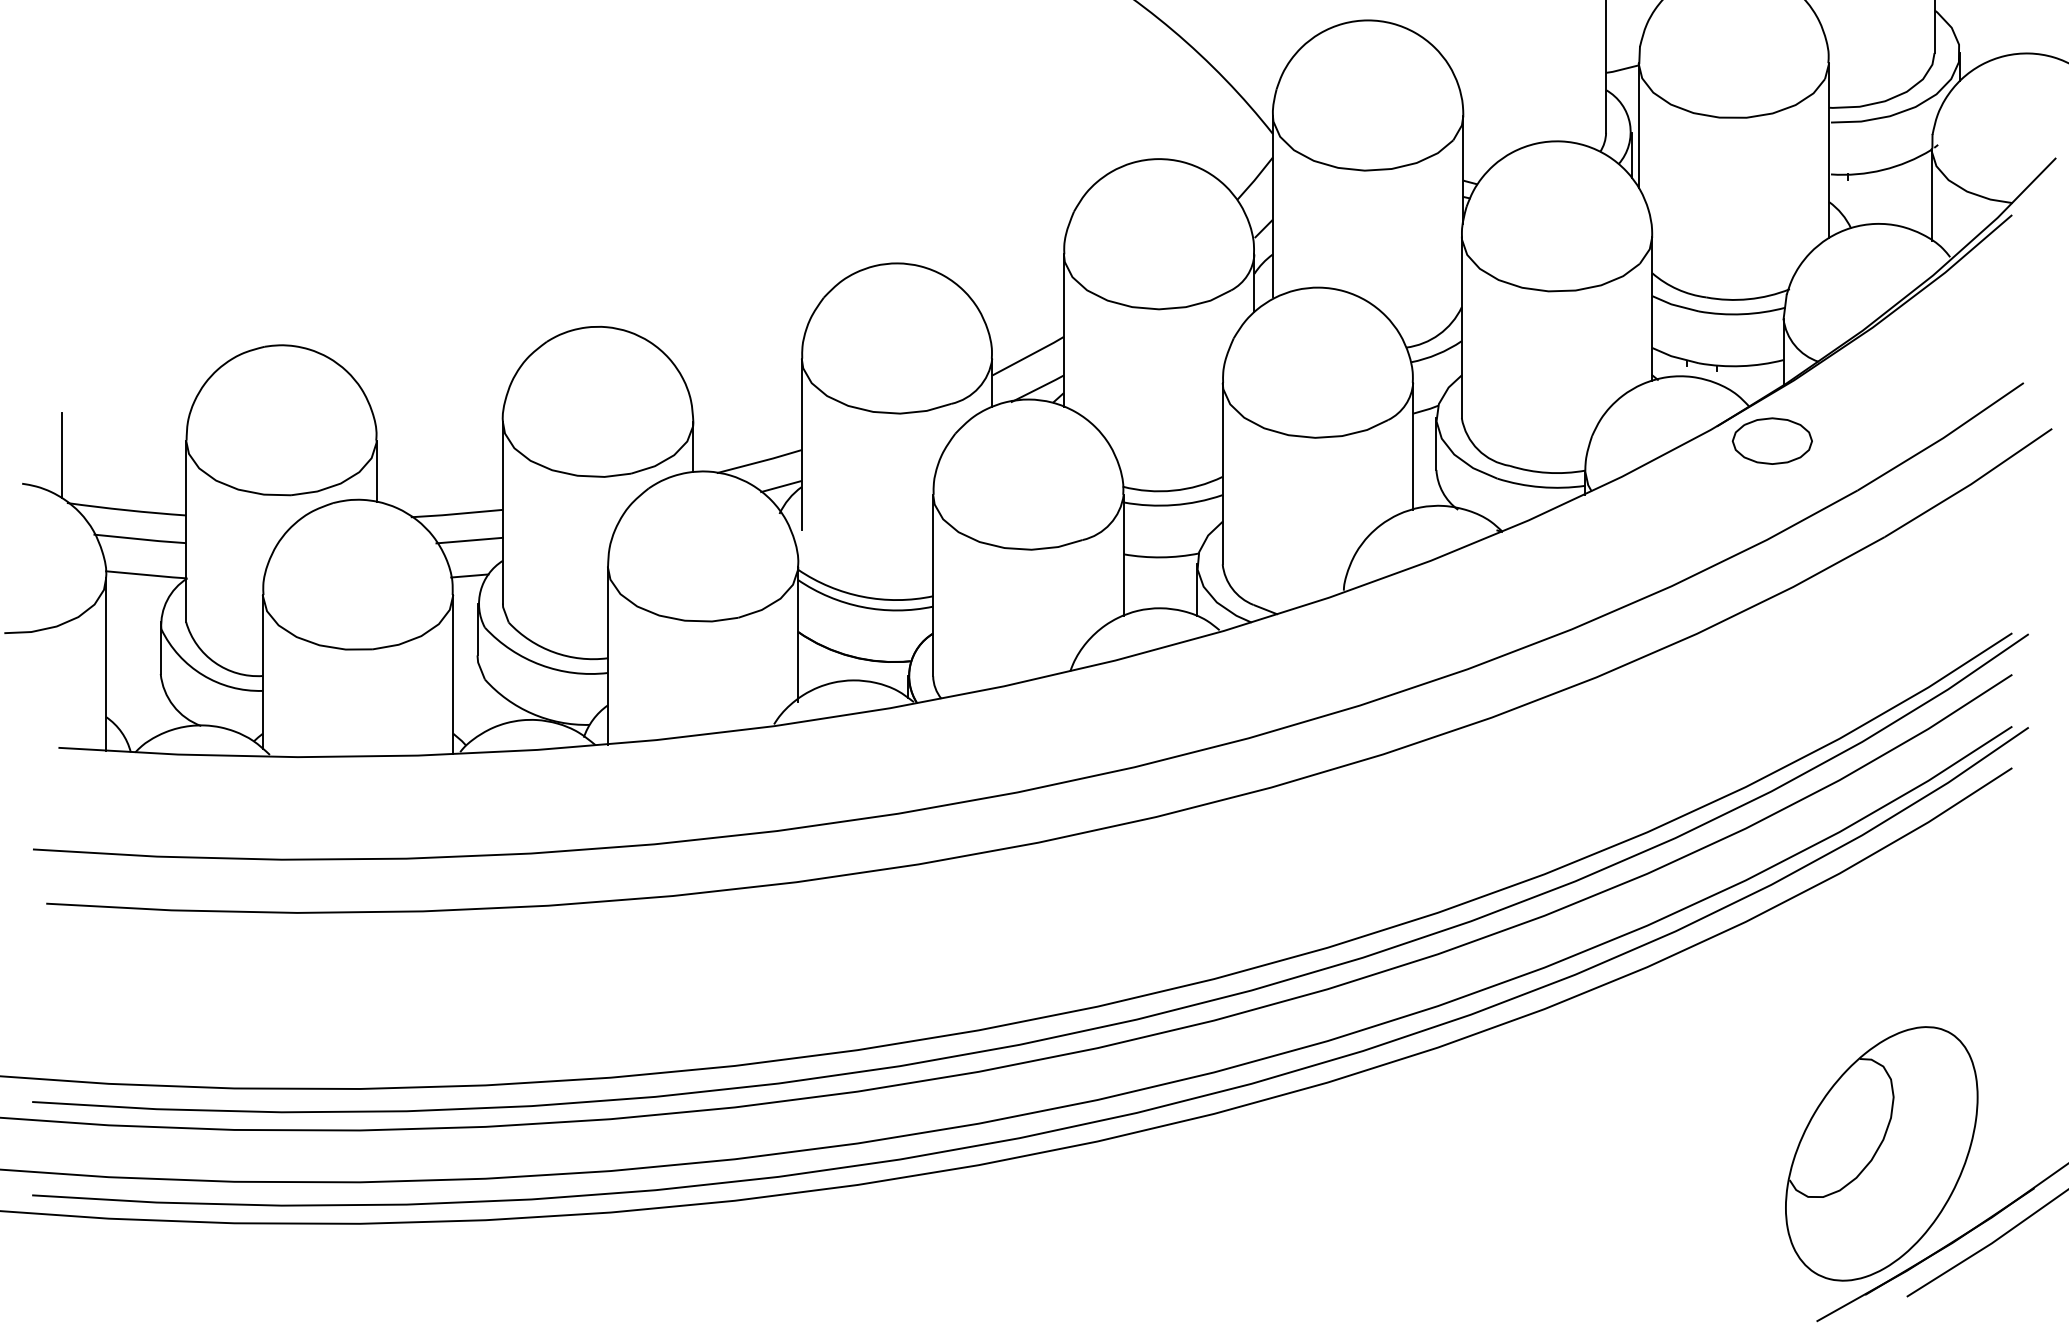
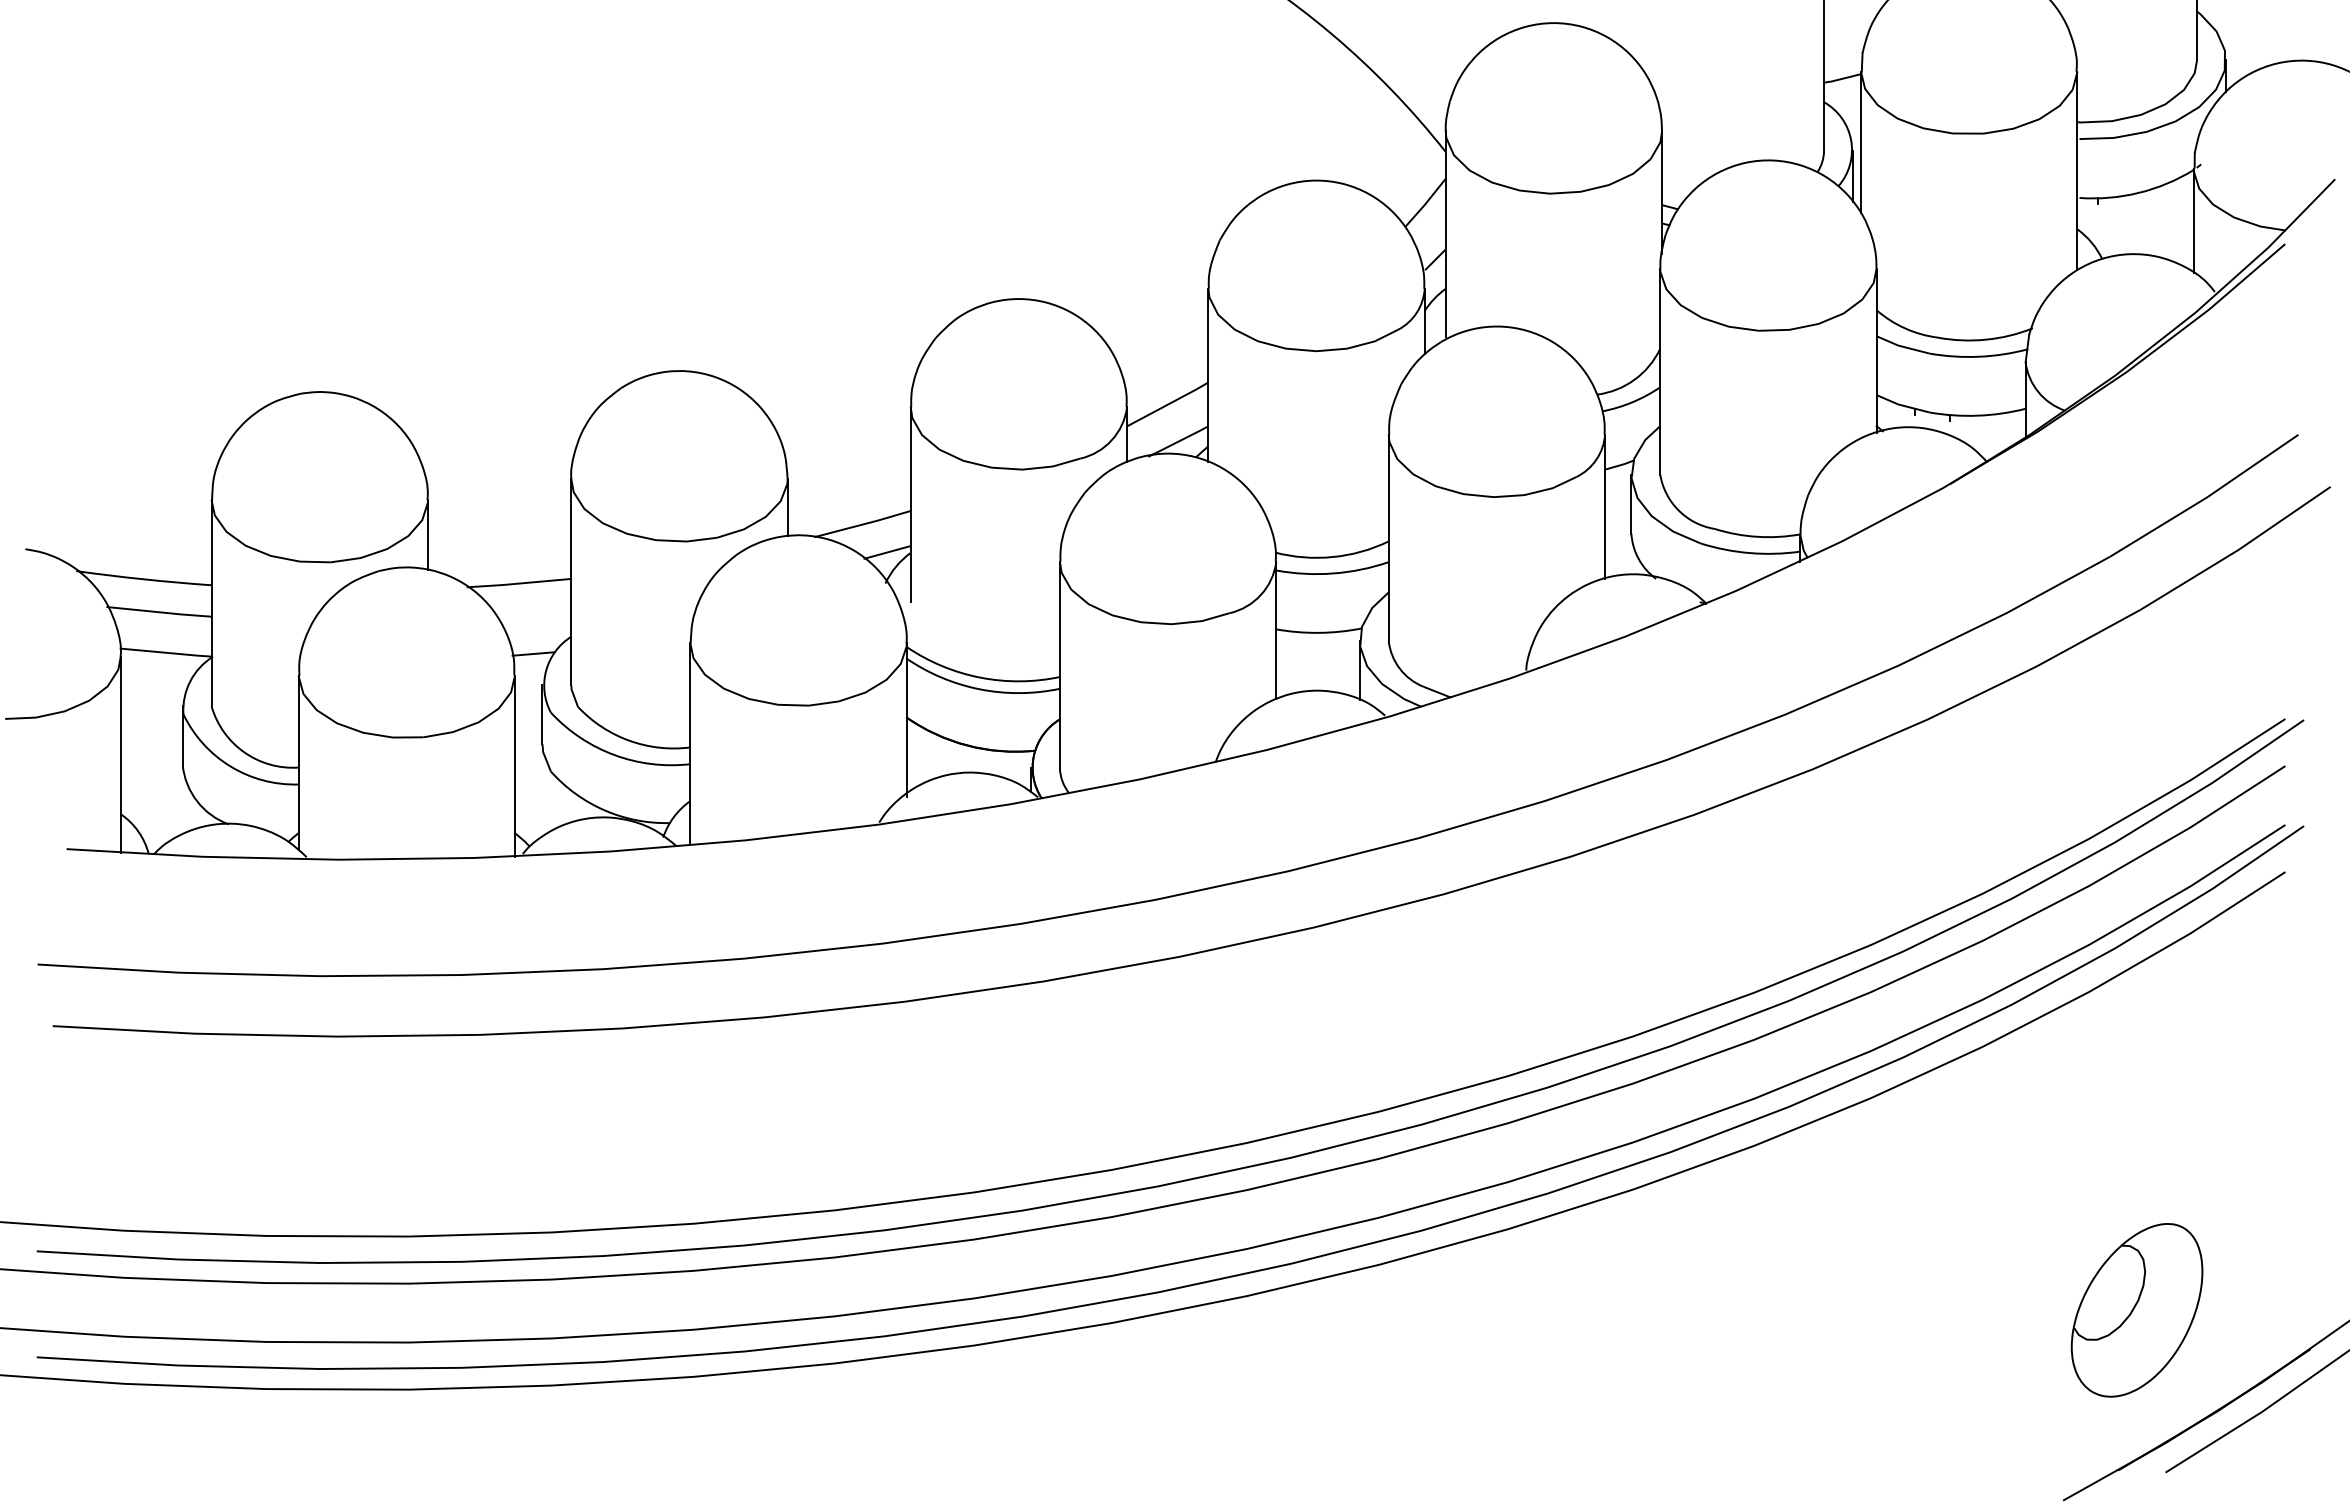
part: (1772, 440) -> (2012, 500), removed
line: (61, 454) -> (70, 516), removed
line: (469, 540) -> (533, 613), removed
part: (1881, 1154) -> (2136, 1310), size x0.6

